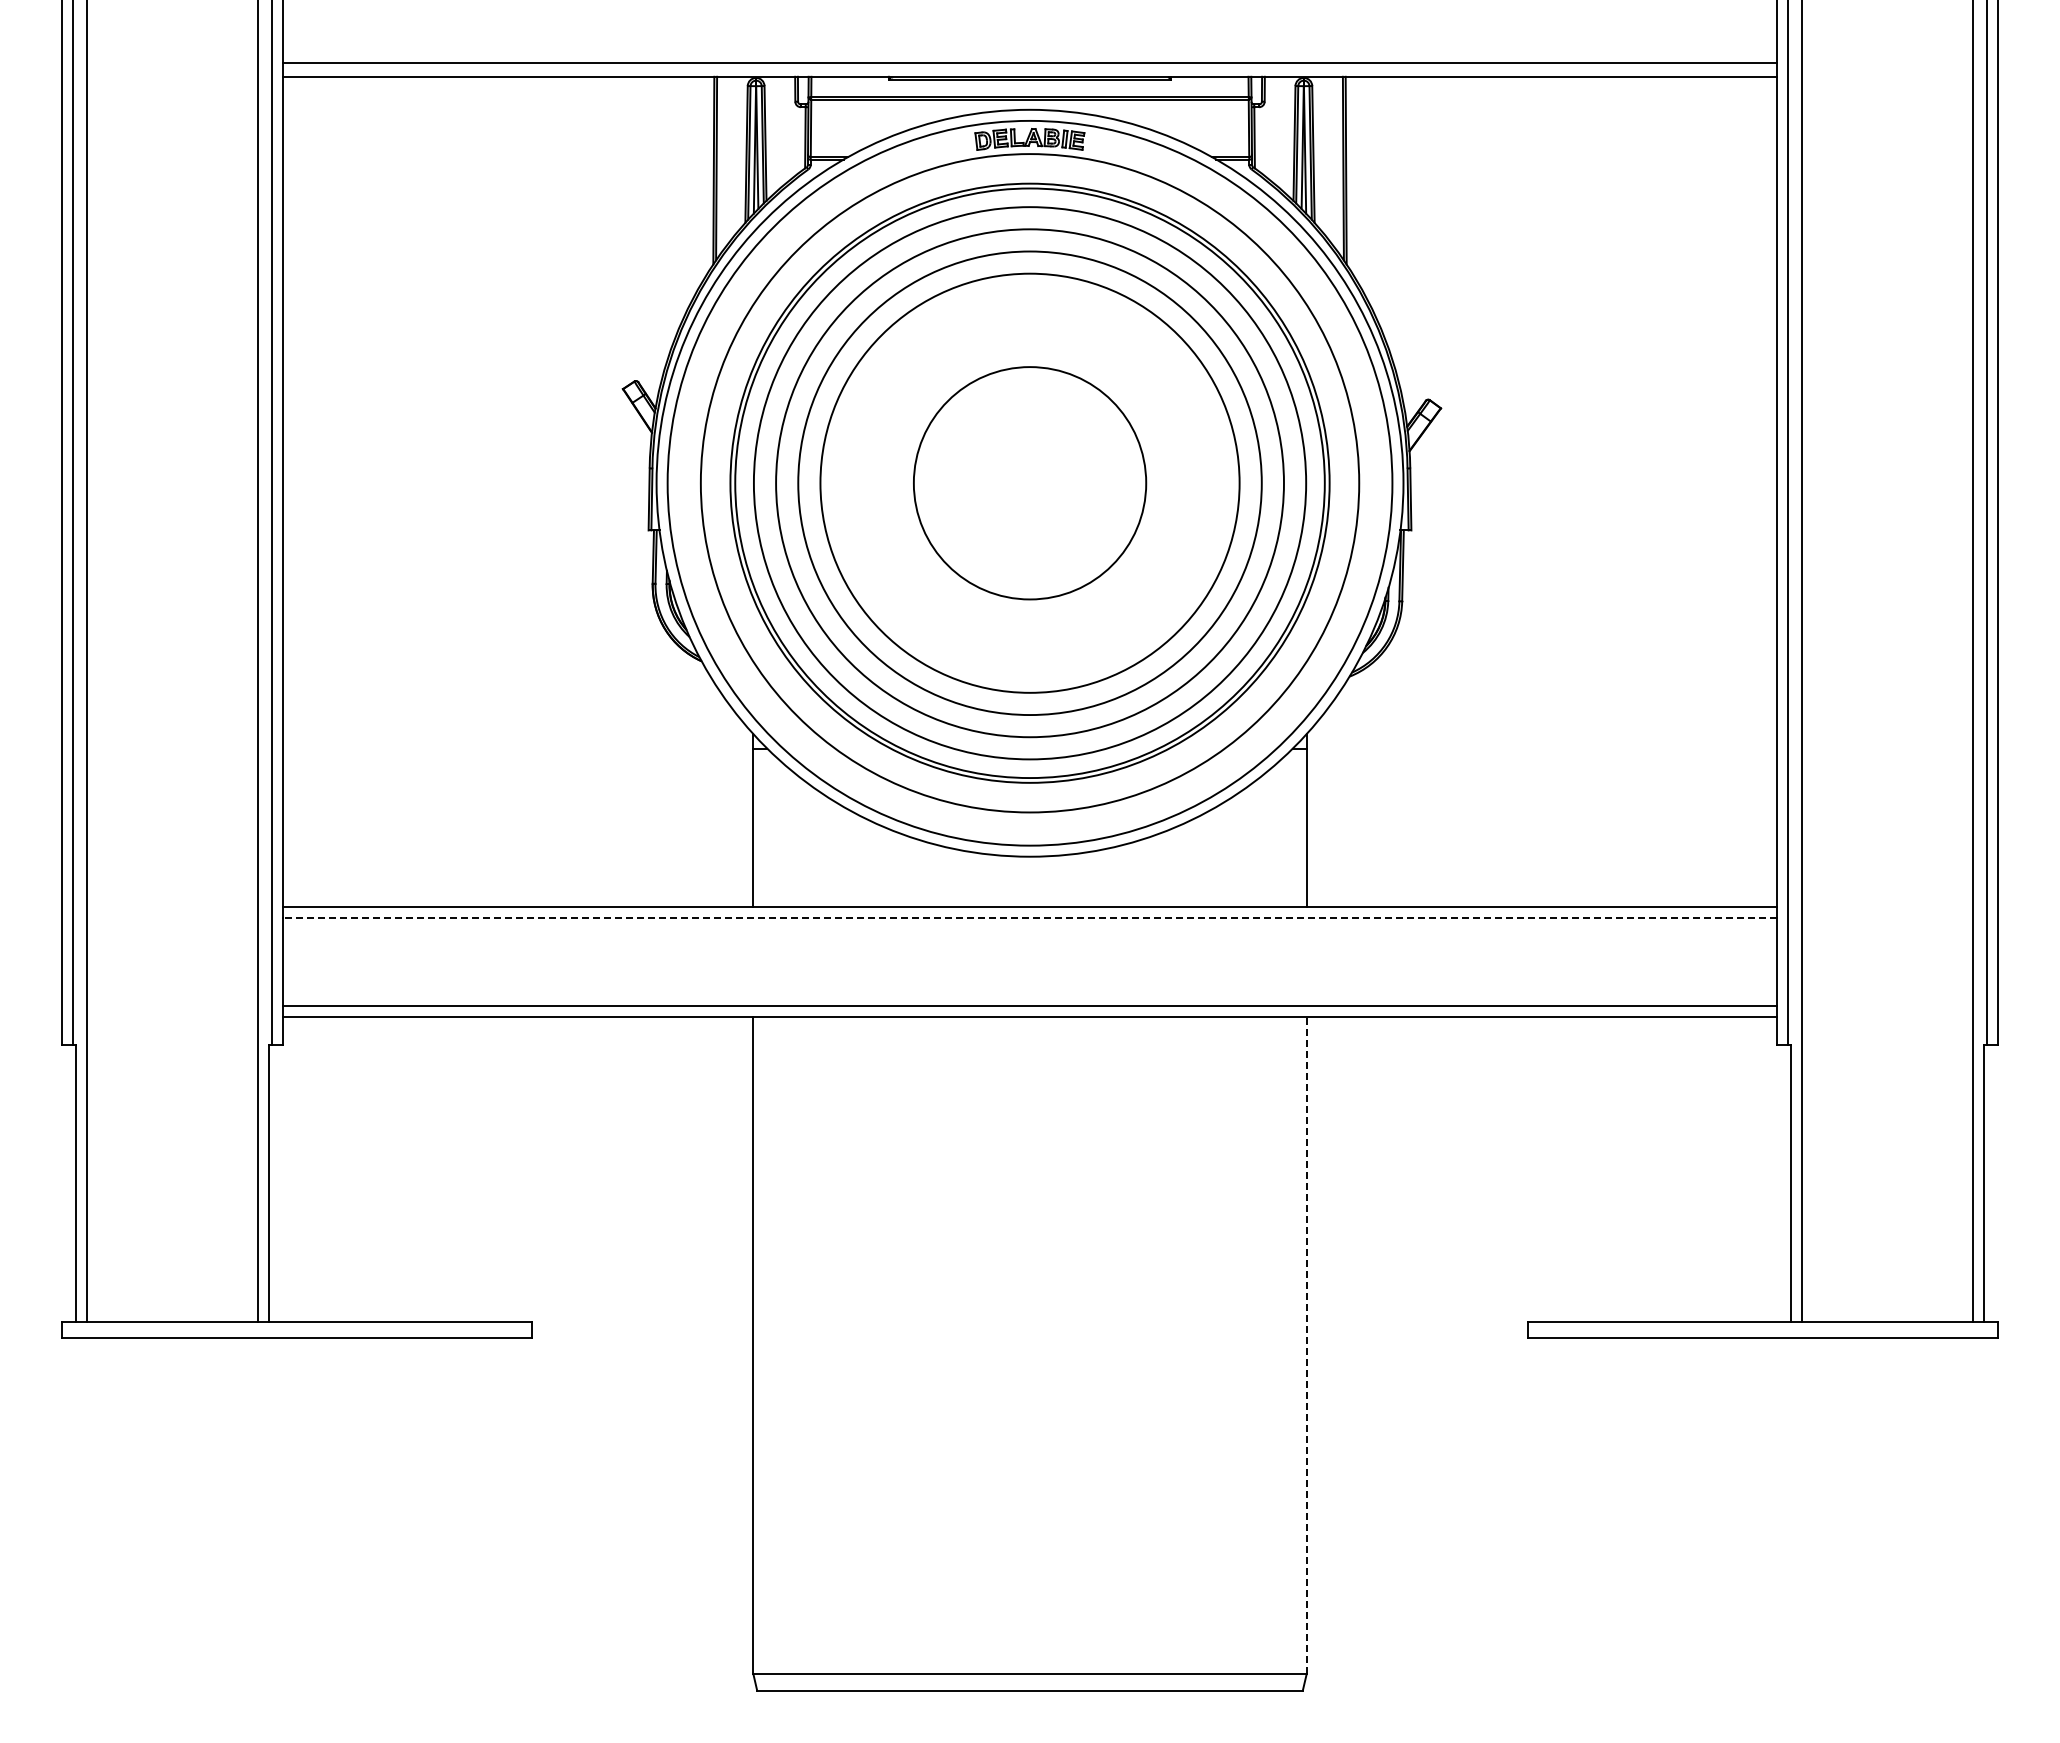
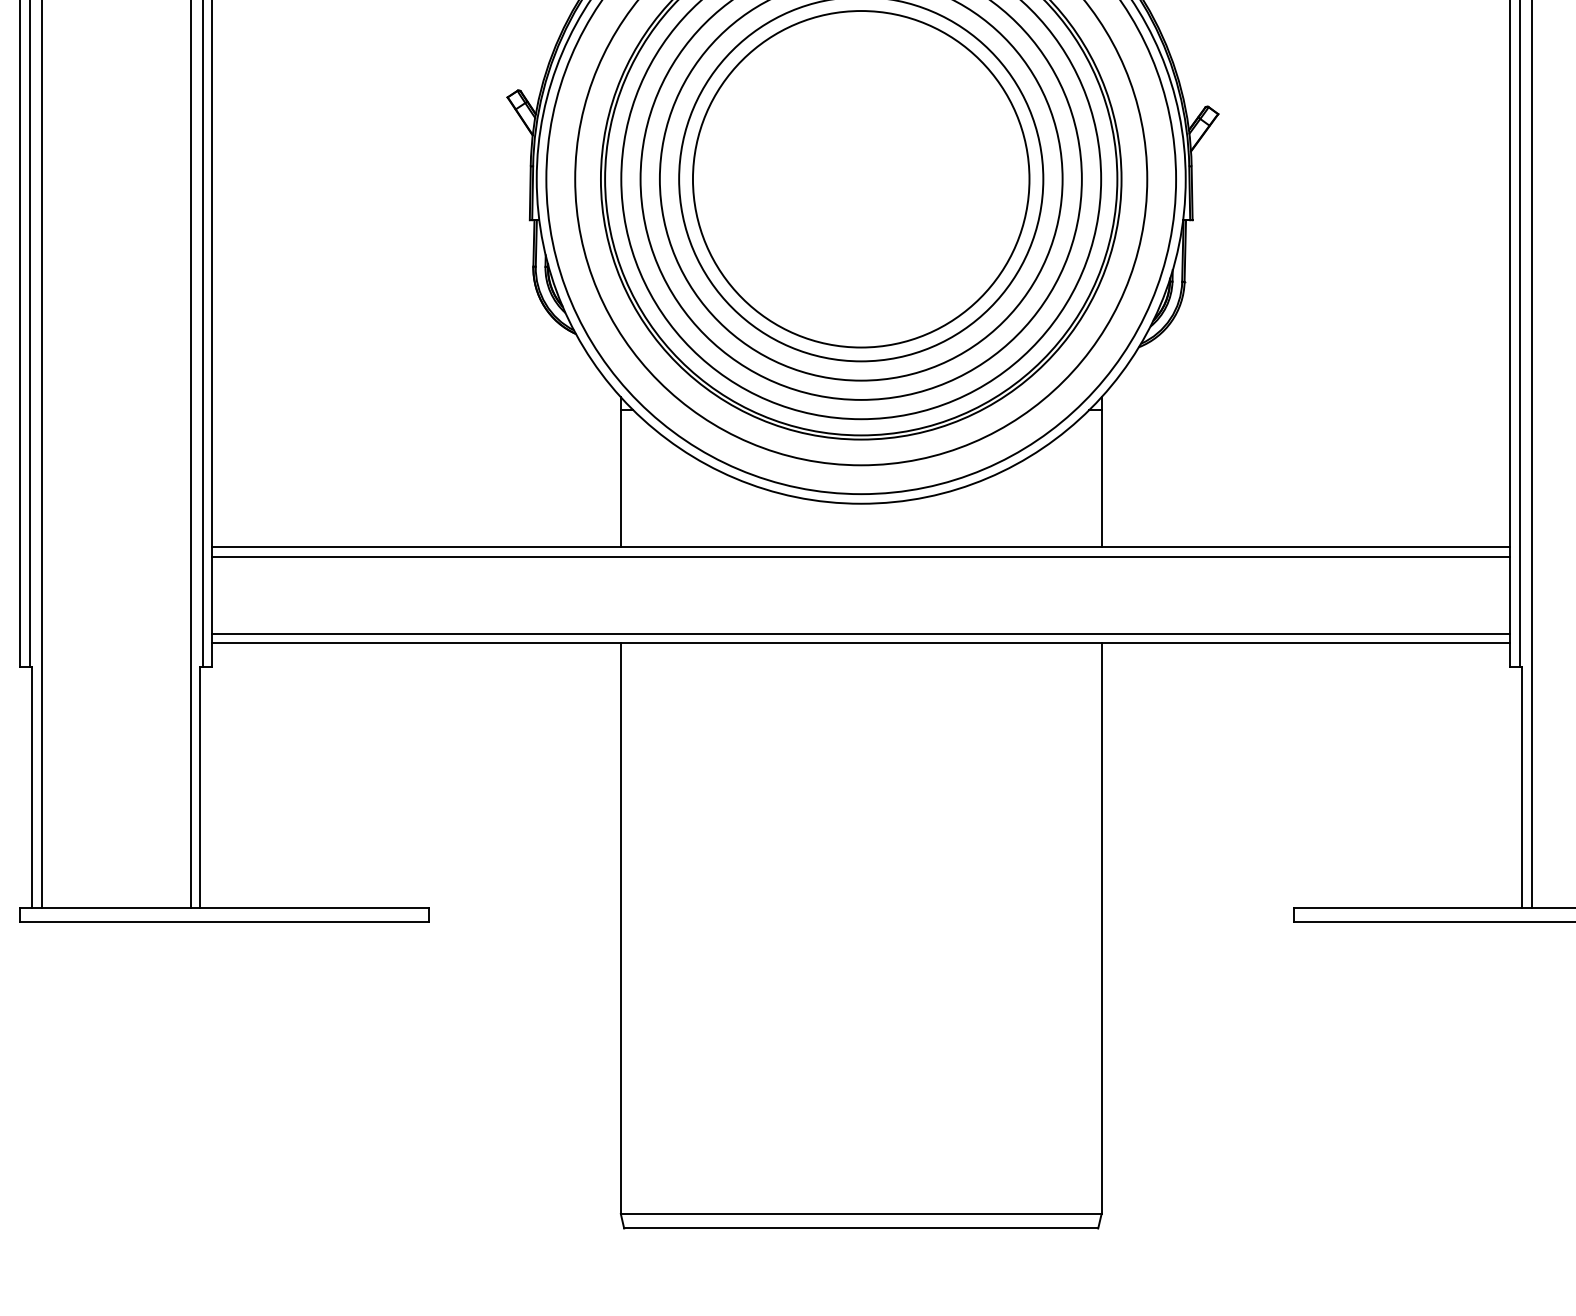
circle: (1029, 482) -> (860, 178), size x1.67
line: (1029, 917) -> (860, 556), dashed -> solid
line: (1306, 1345) -> (1101, 928), dashed -> solid

